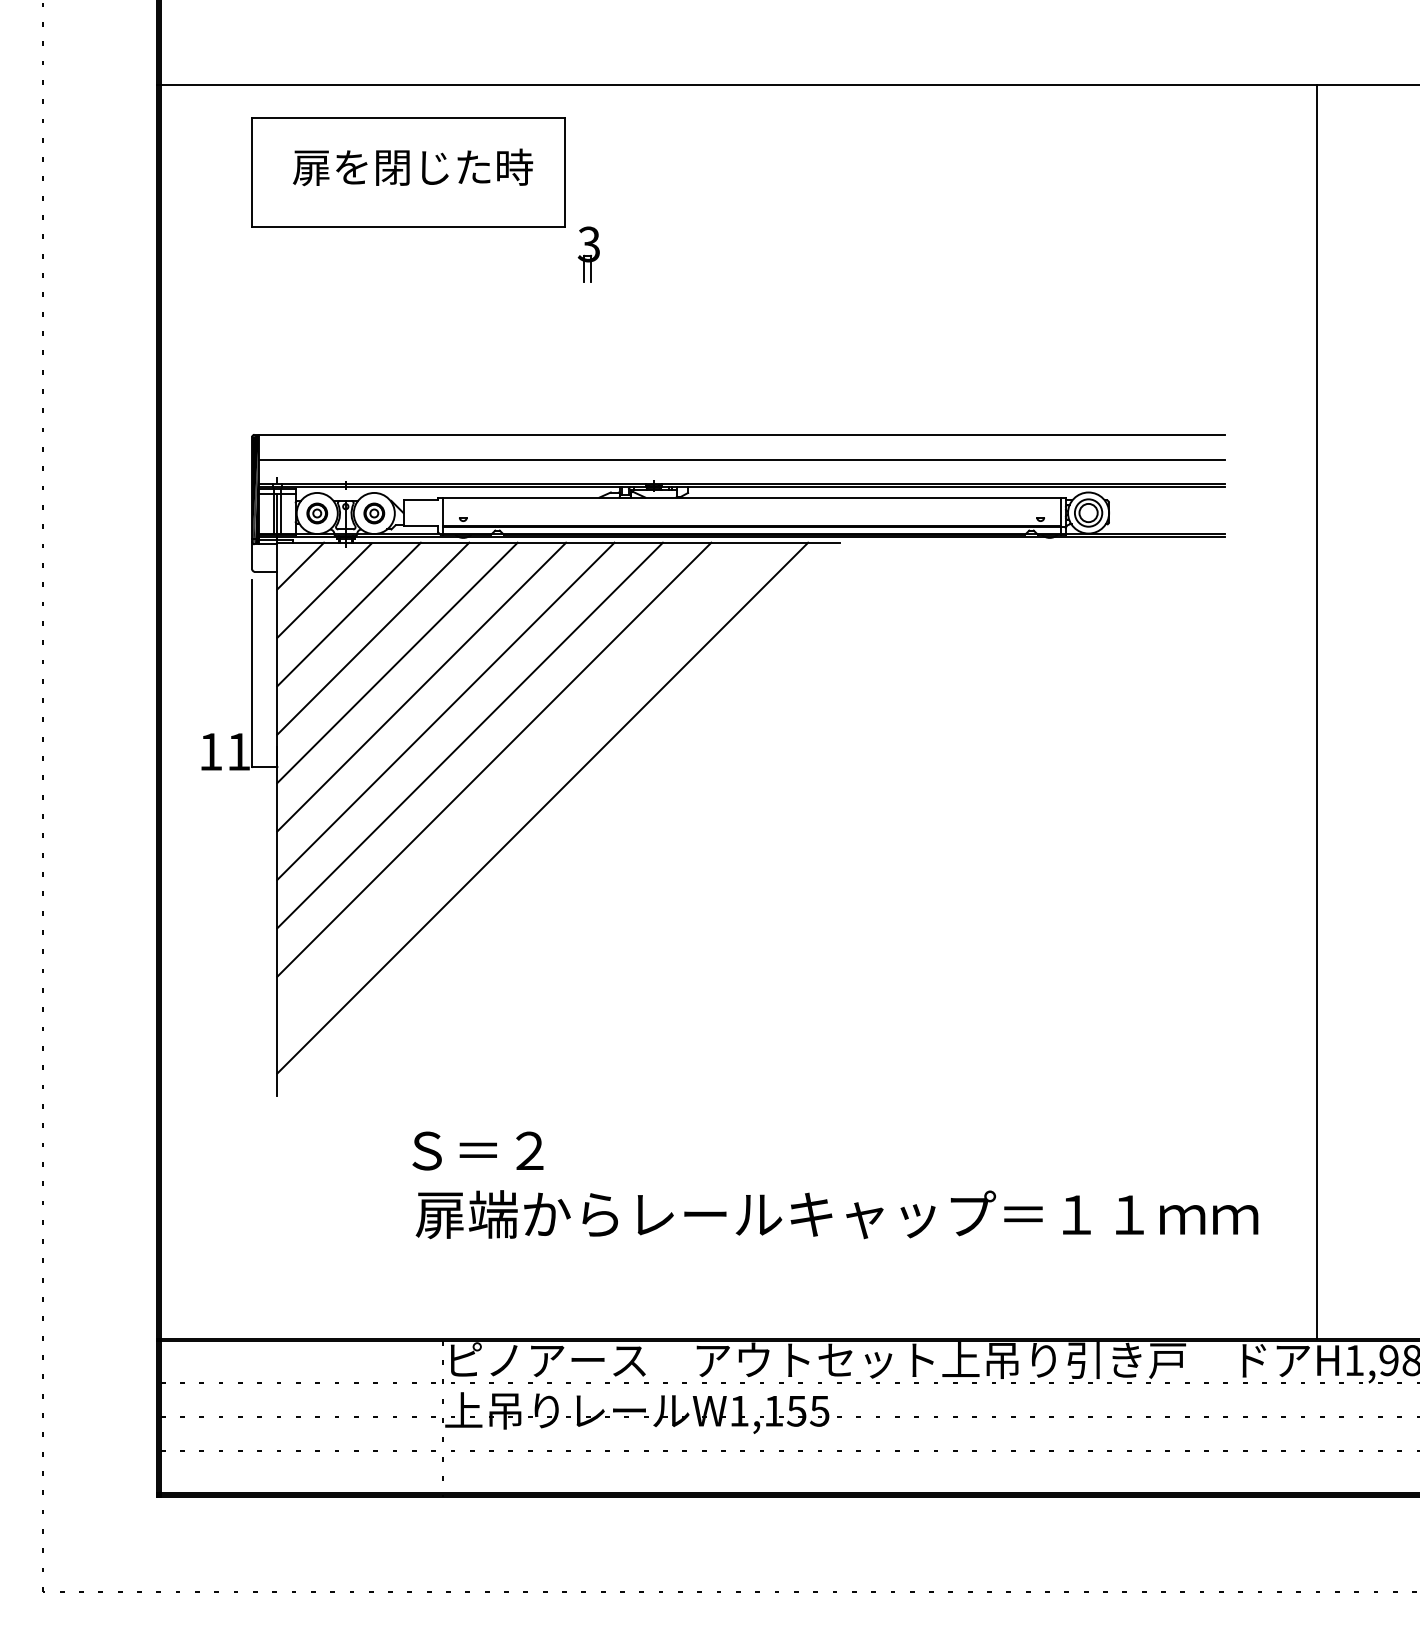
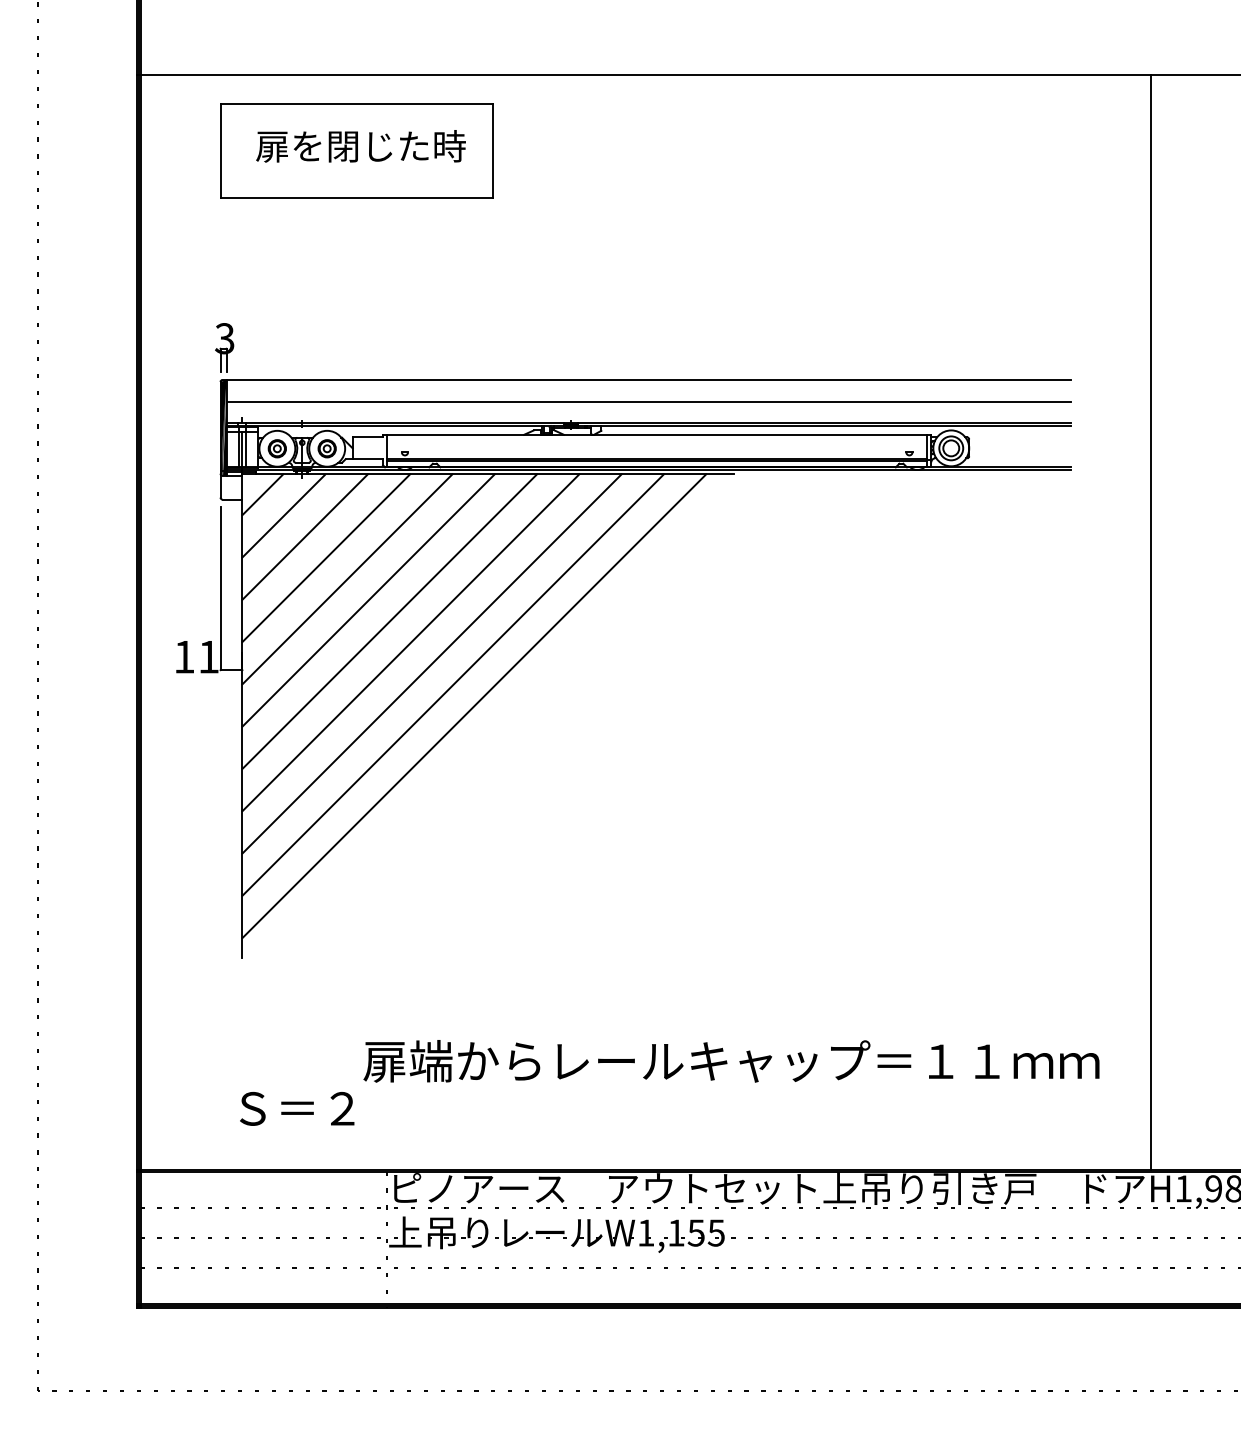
part: (588, 254) -> (224, 347), moved
line: (518, 783) -> (453, 684), added
text: (477, 1150) -> (296, 1108), moved

